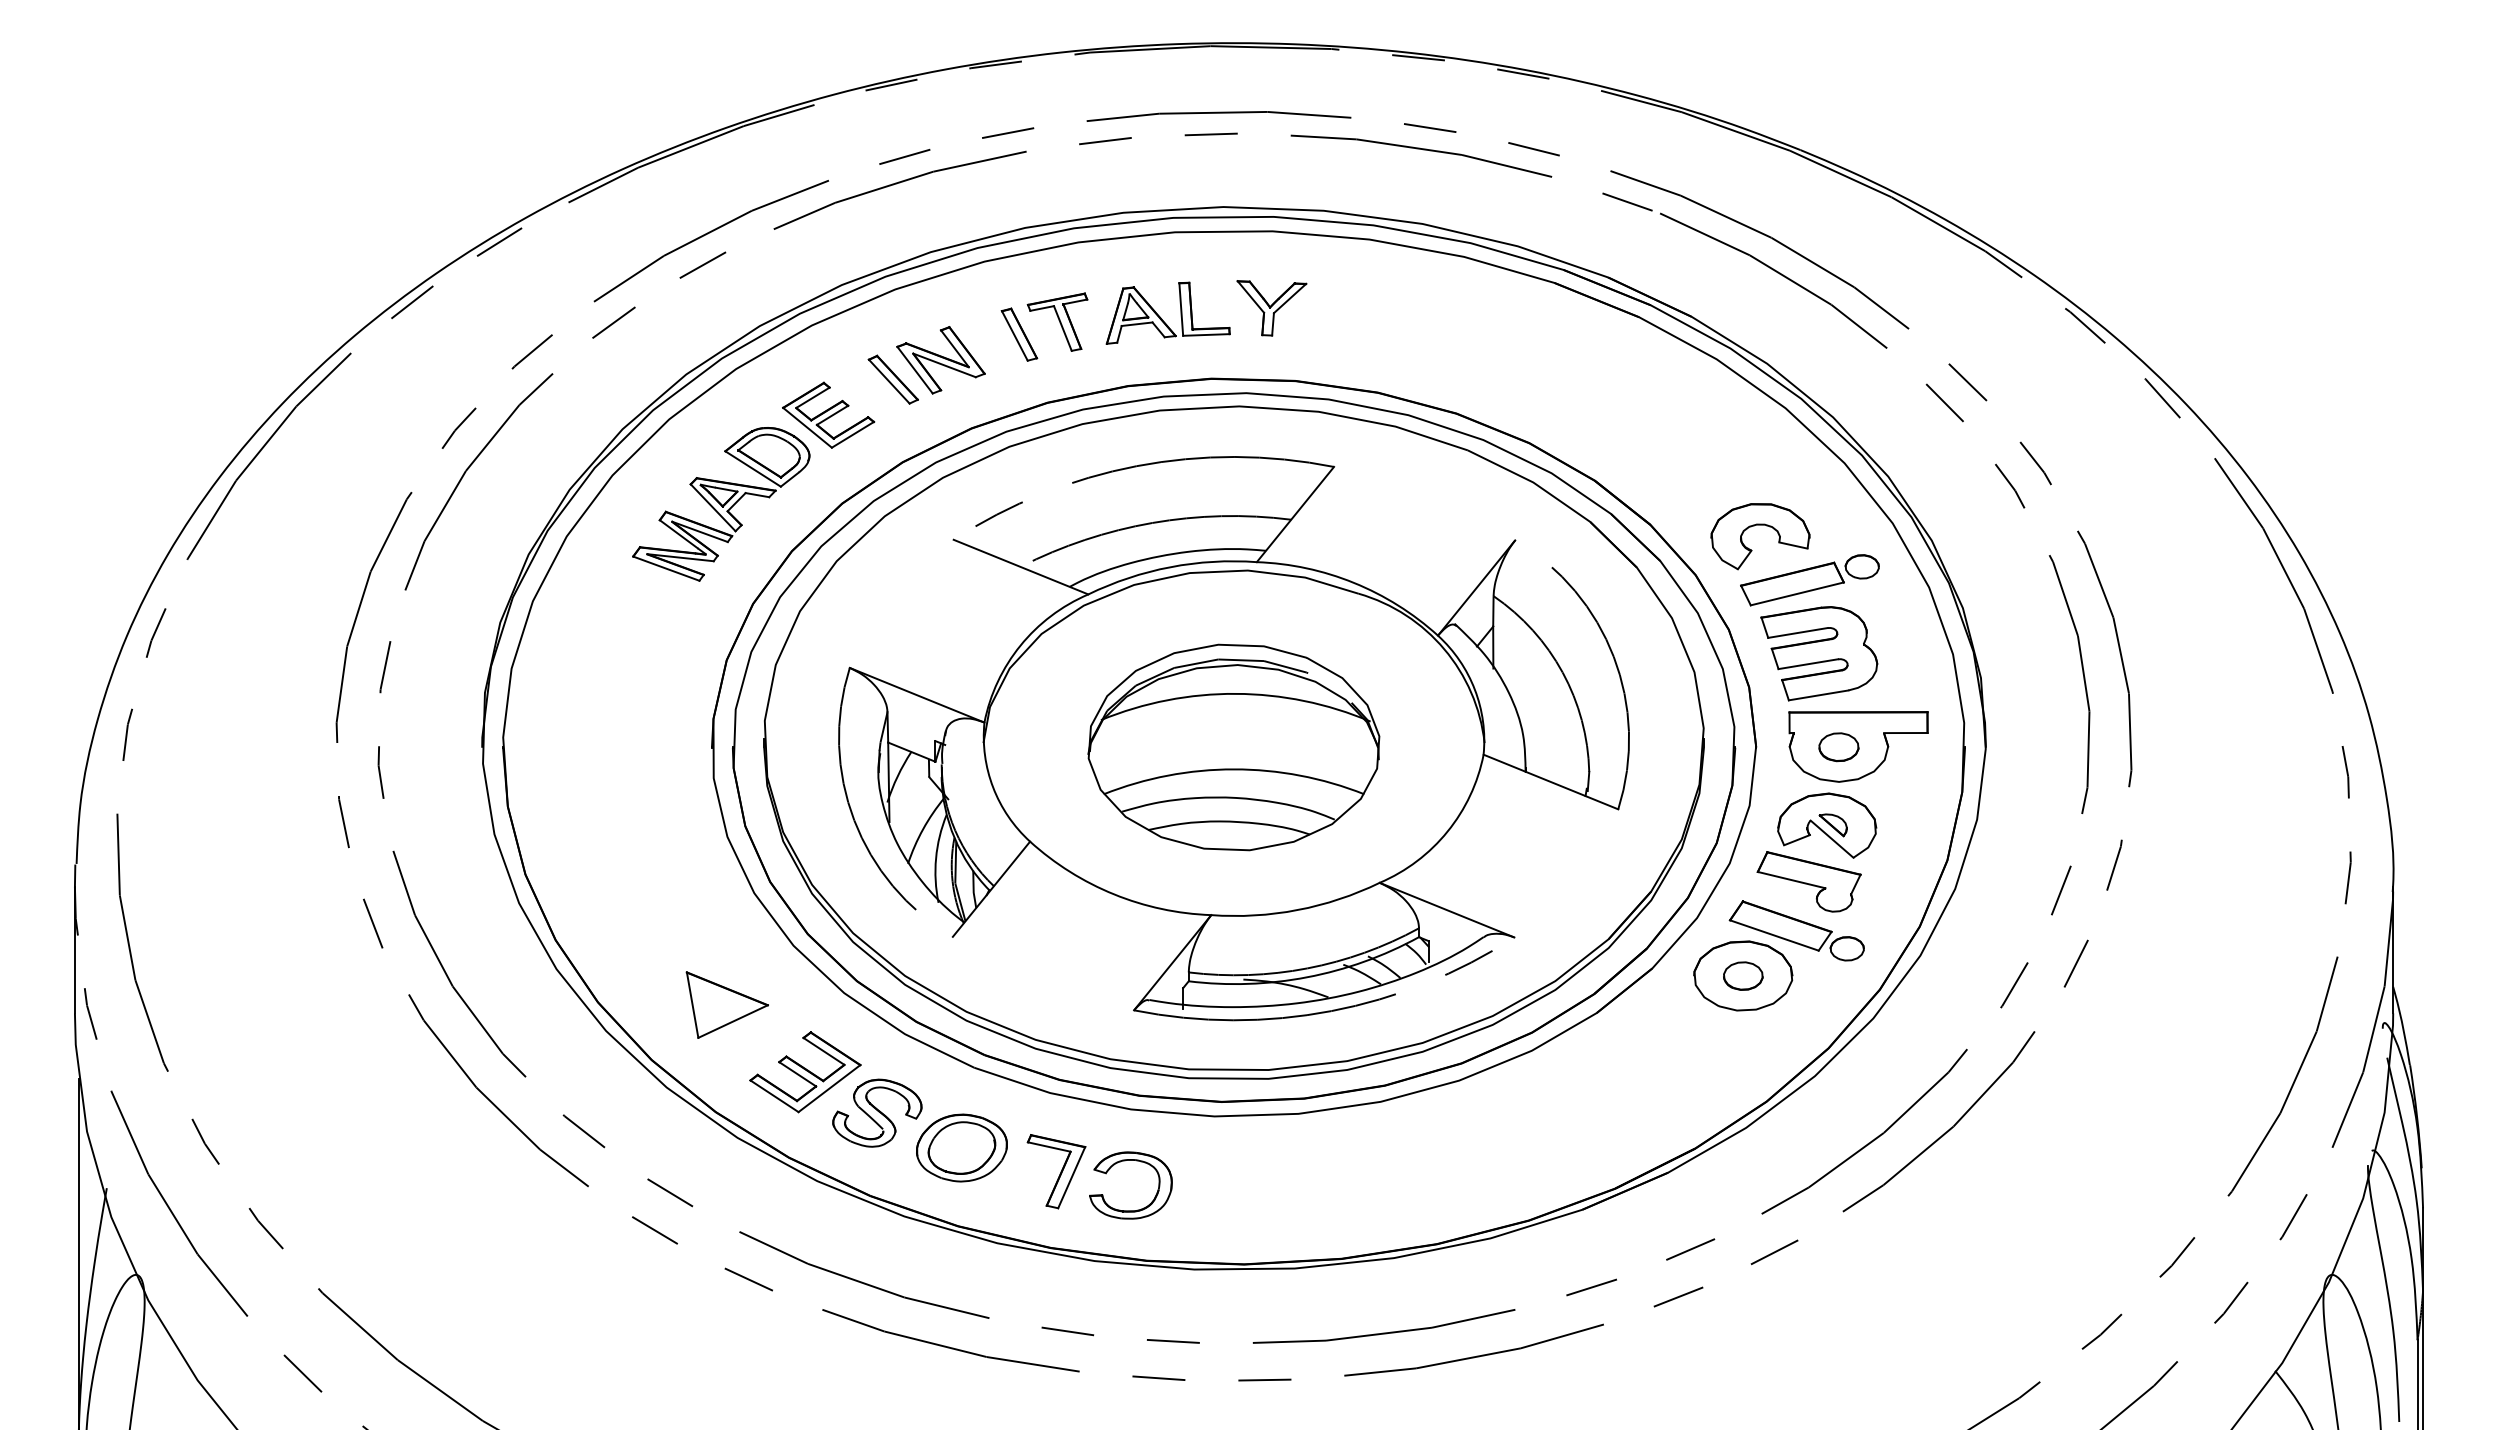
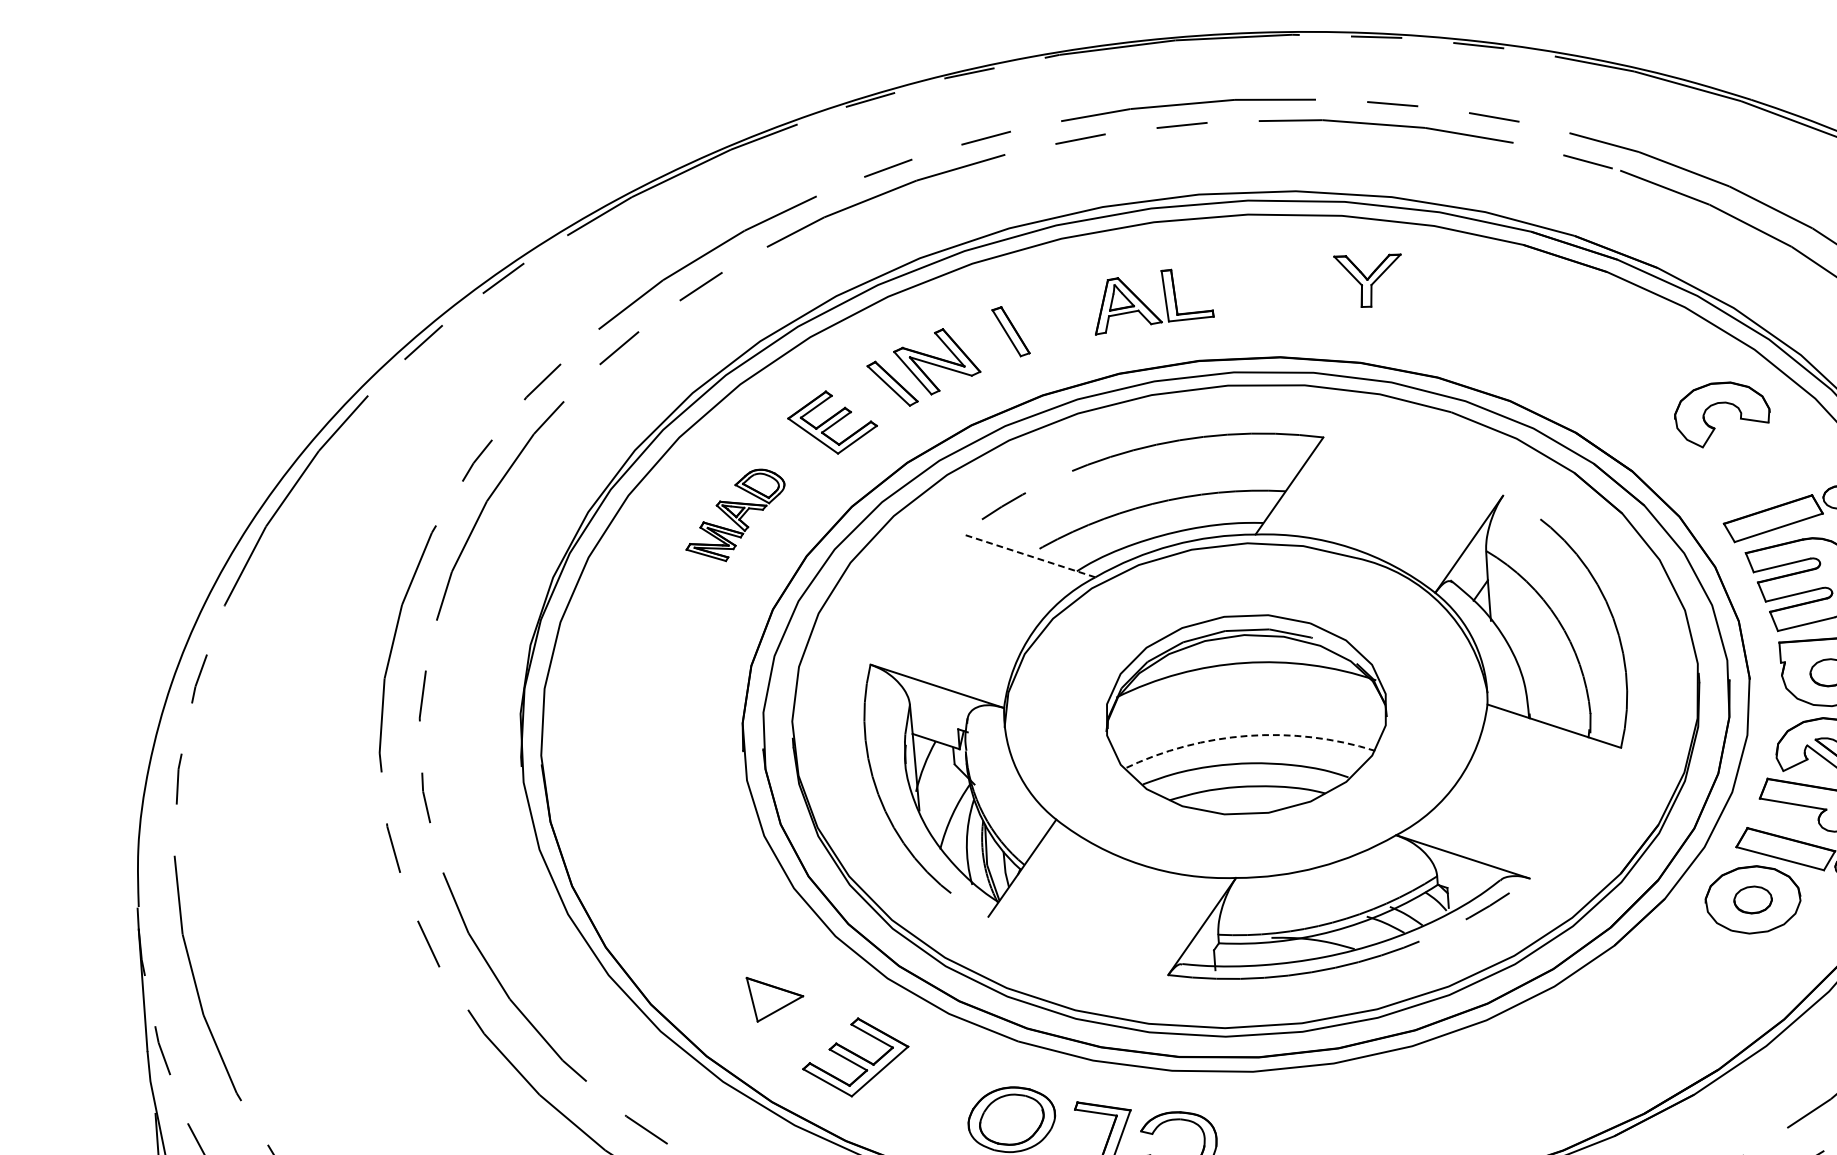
part: (1271, 308) -> (1368, 280), moved
part: (1057, 321) -> (1046, 316), removed
part: (721, 504) -> (735, 515), size x0.6
part: (1760, 525) -> (1721, 403), moved
line: (1021, 567) -> (1029, 555), solid -> dashed
arc: (1234, 769) -> (1248, 735), solid -> dashed
part: (726, 1004) -> (774, 997), size x0.7
part: (877, 1112) -> (927, 1091), removed

